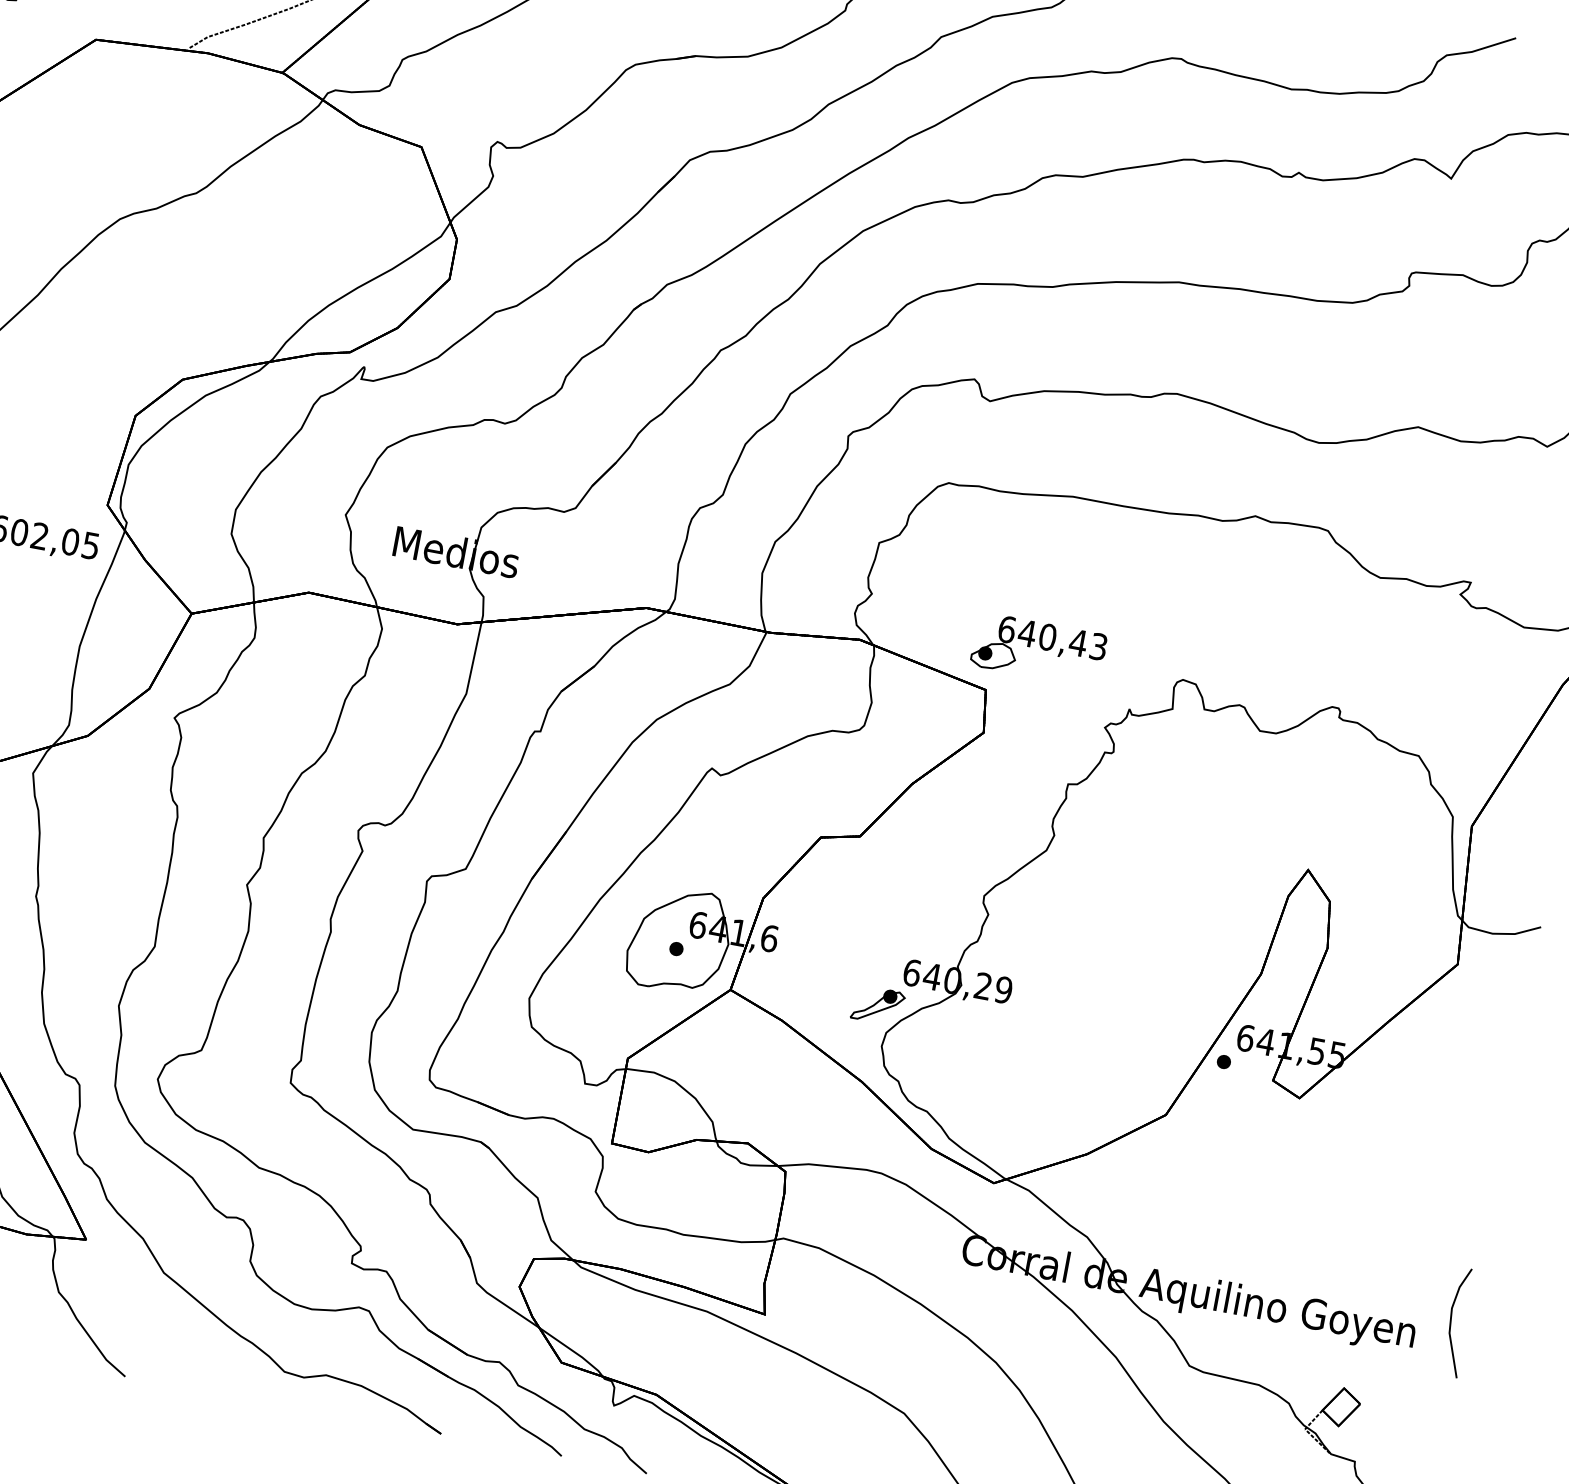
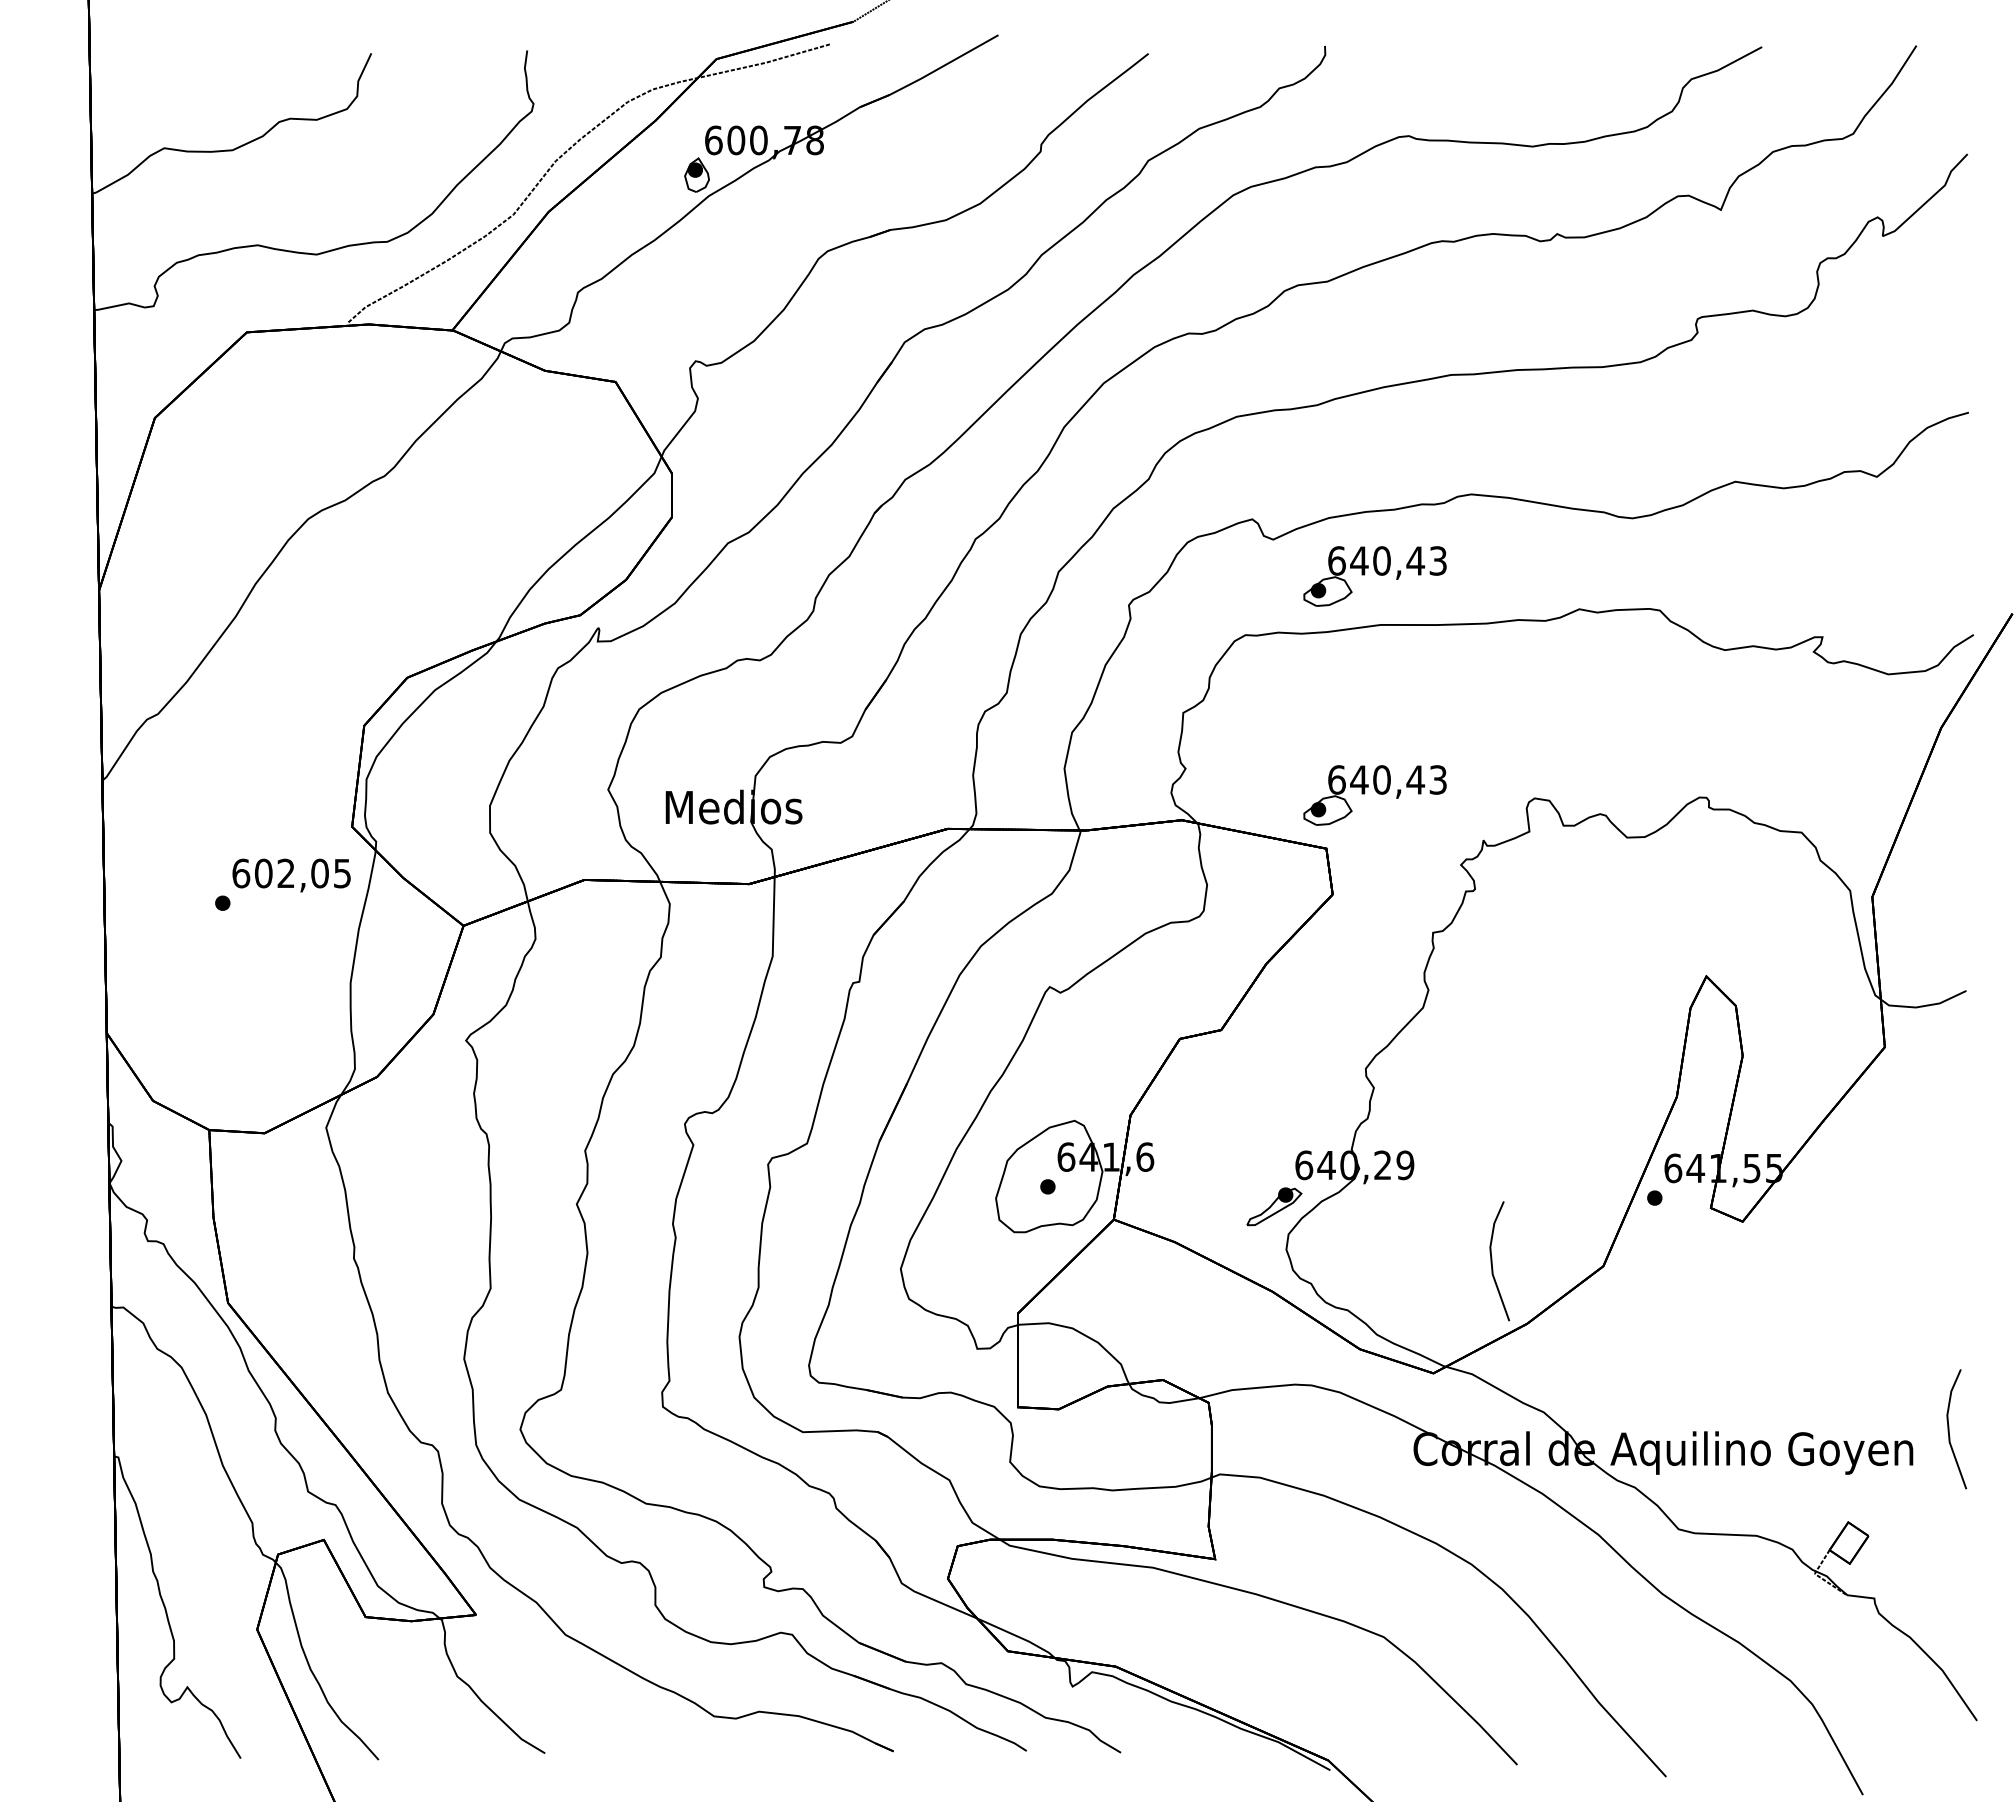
part: (1075, 451) -> (1374, 576), added
part: (1066, 1091) -> (1492, 1261), added

